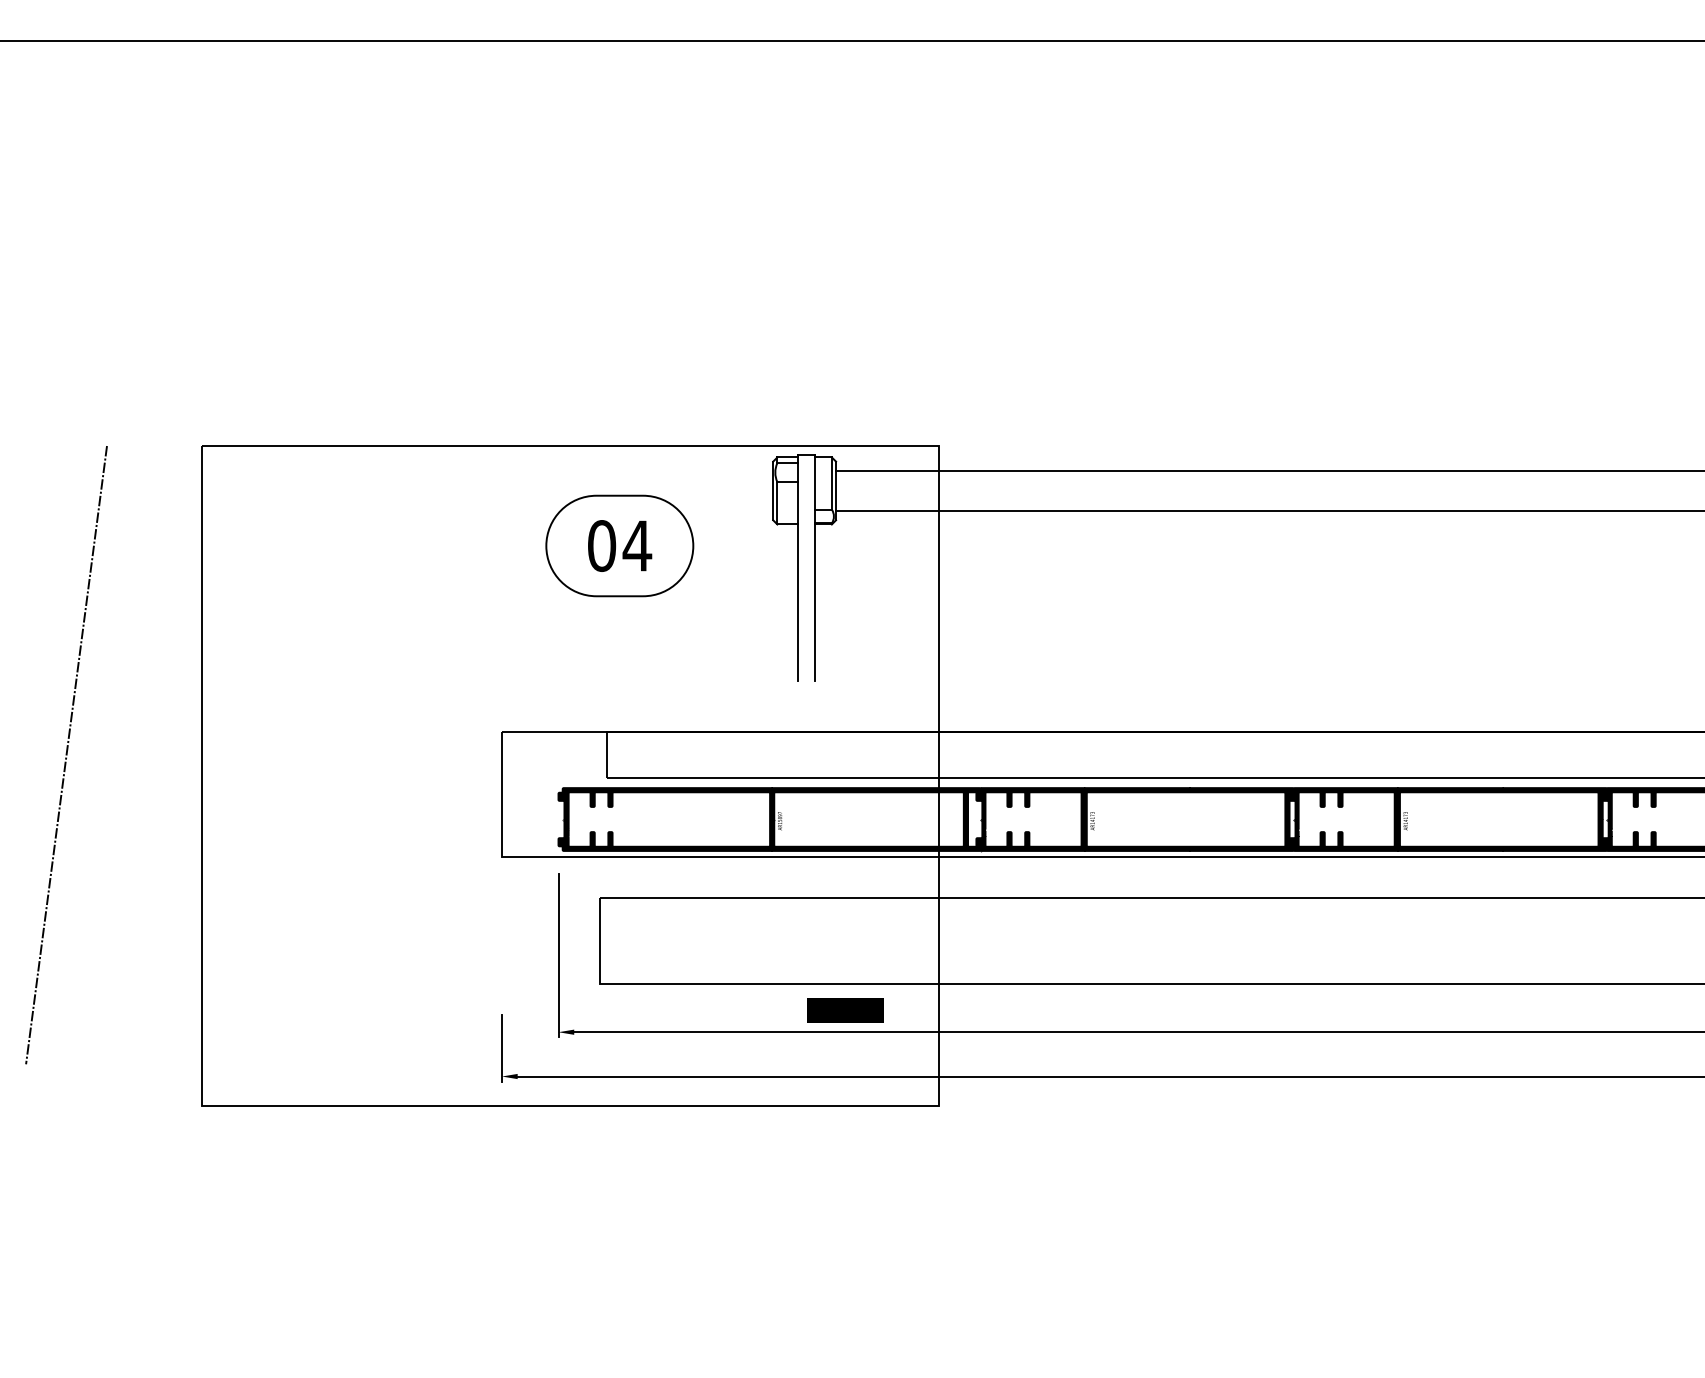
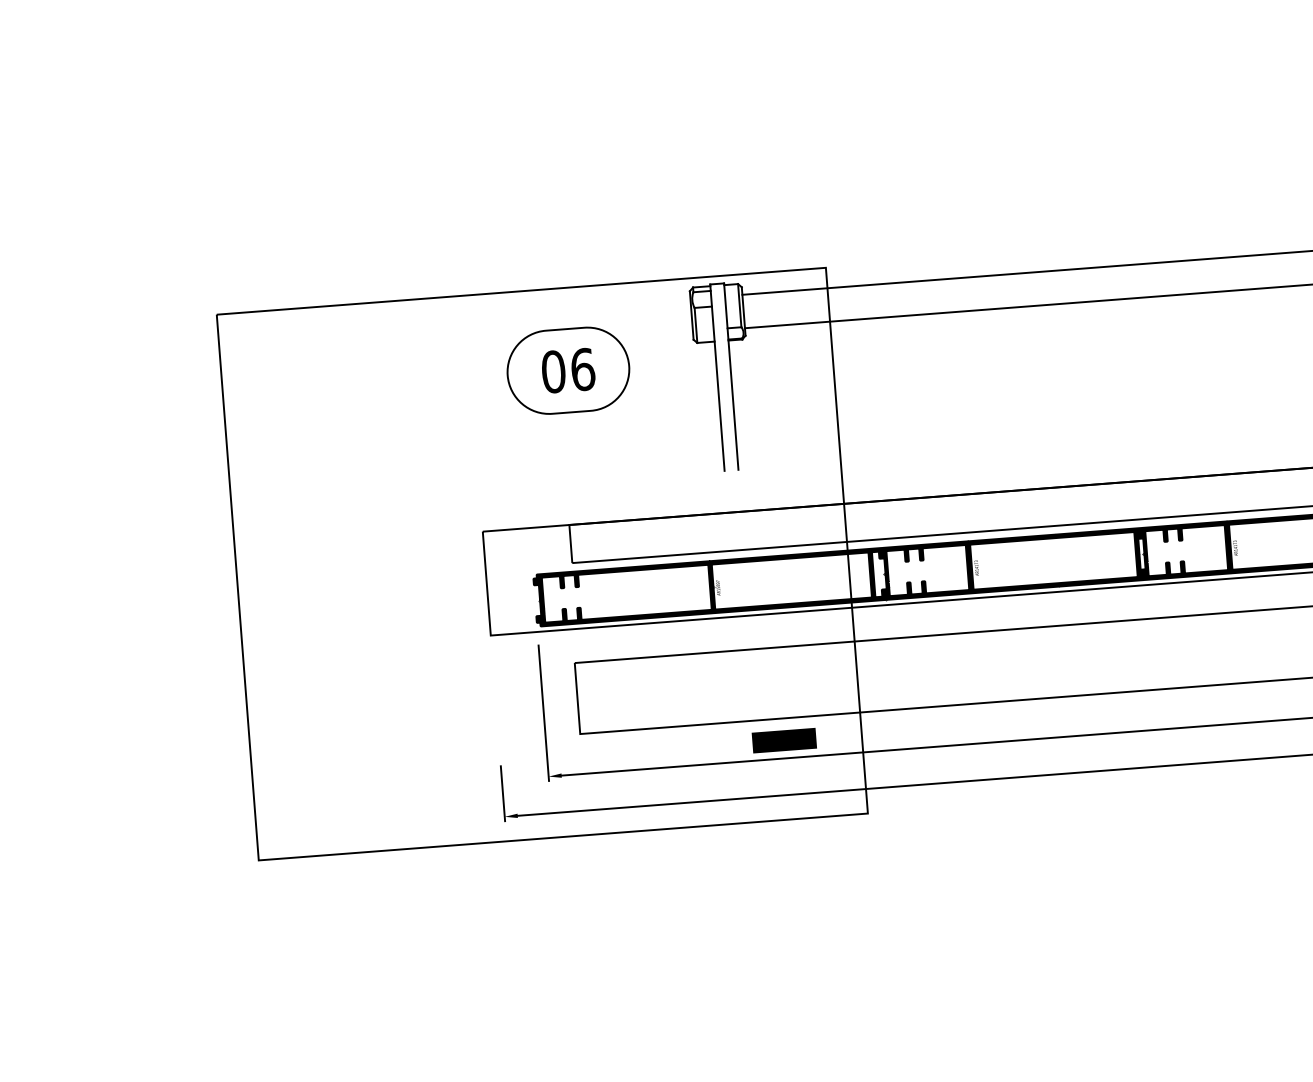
text: (637, 546) -> (583, 370), 04 -> 06
line: (66, 755) -> (124, 579), removed

